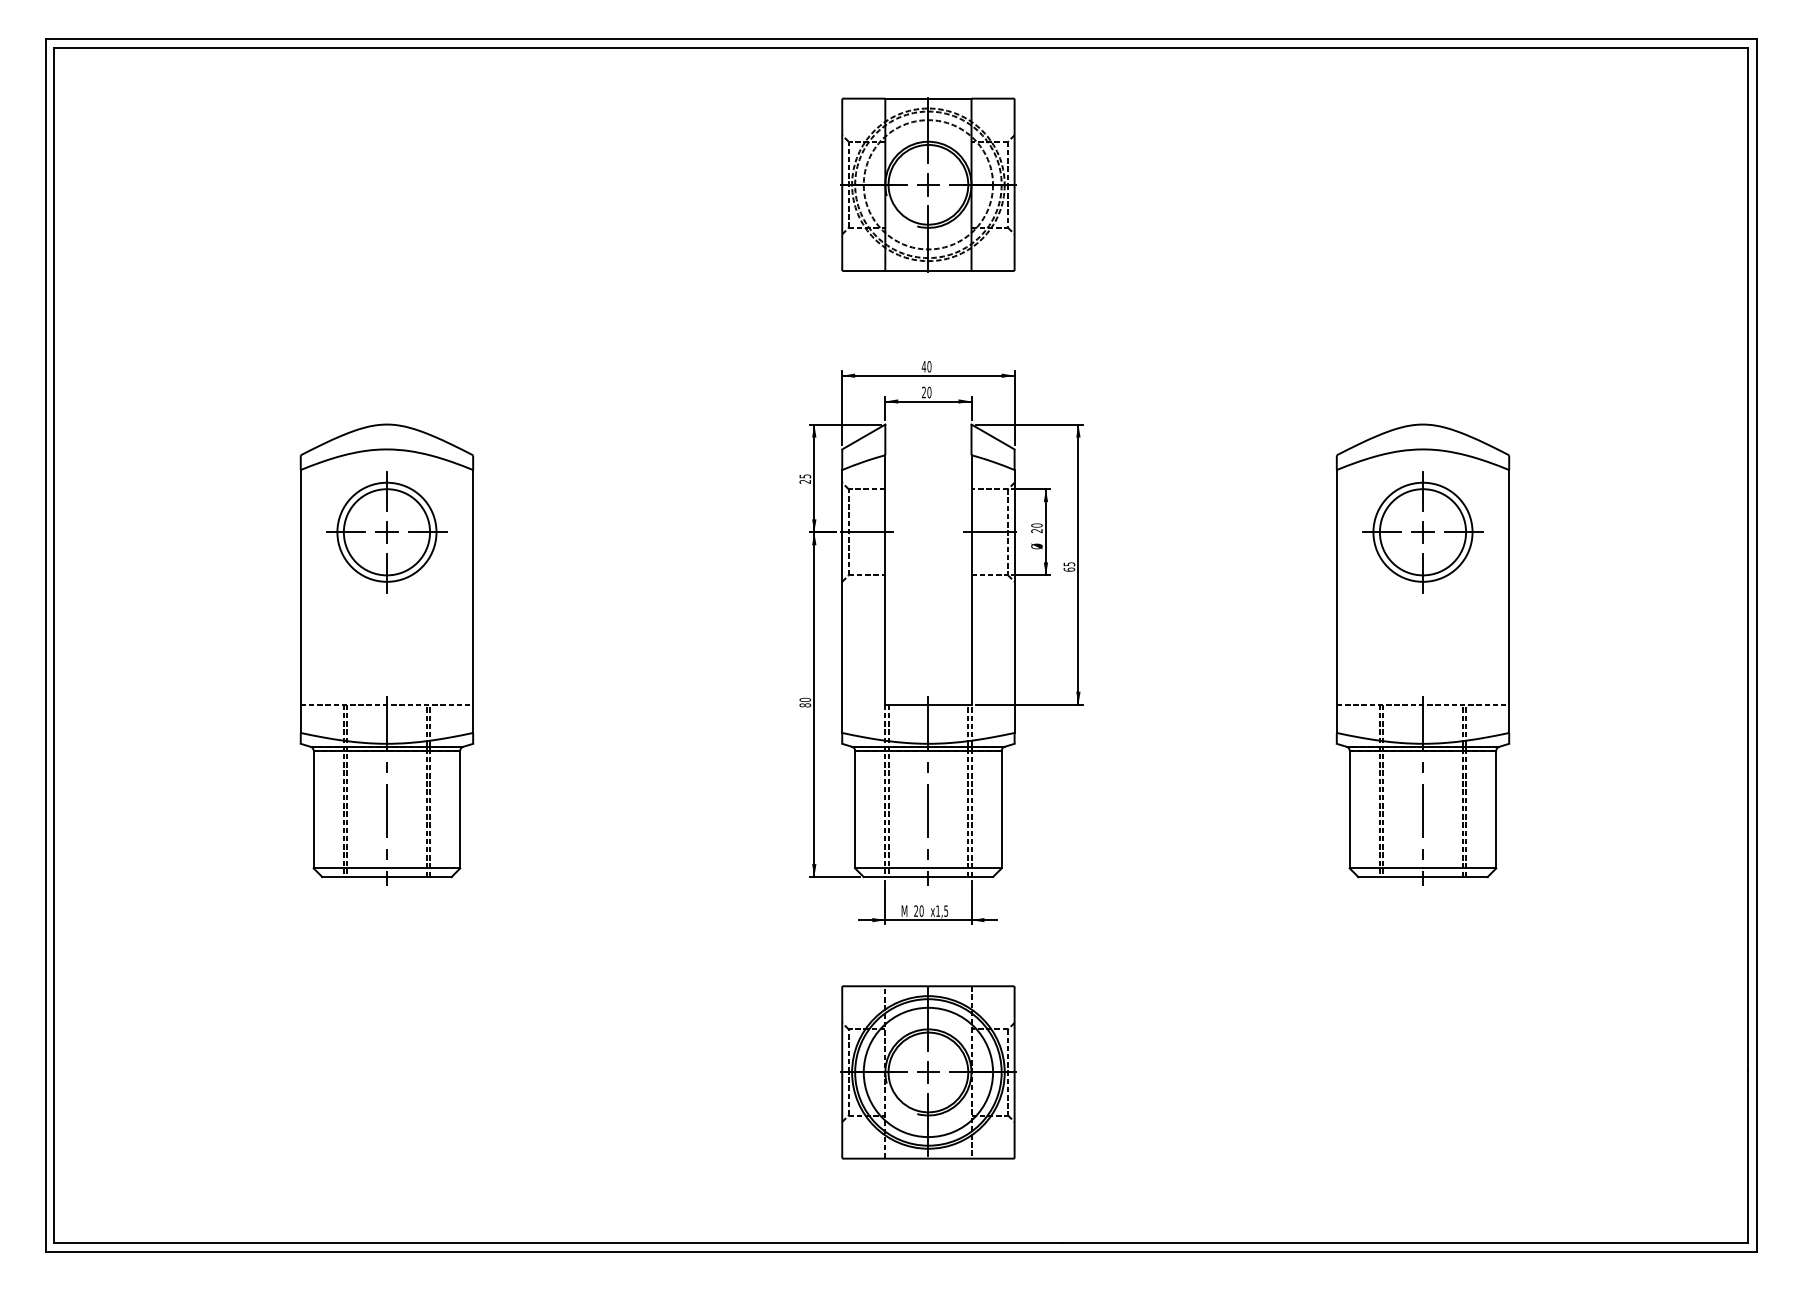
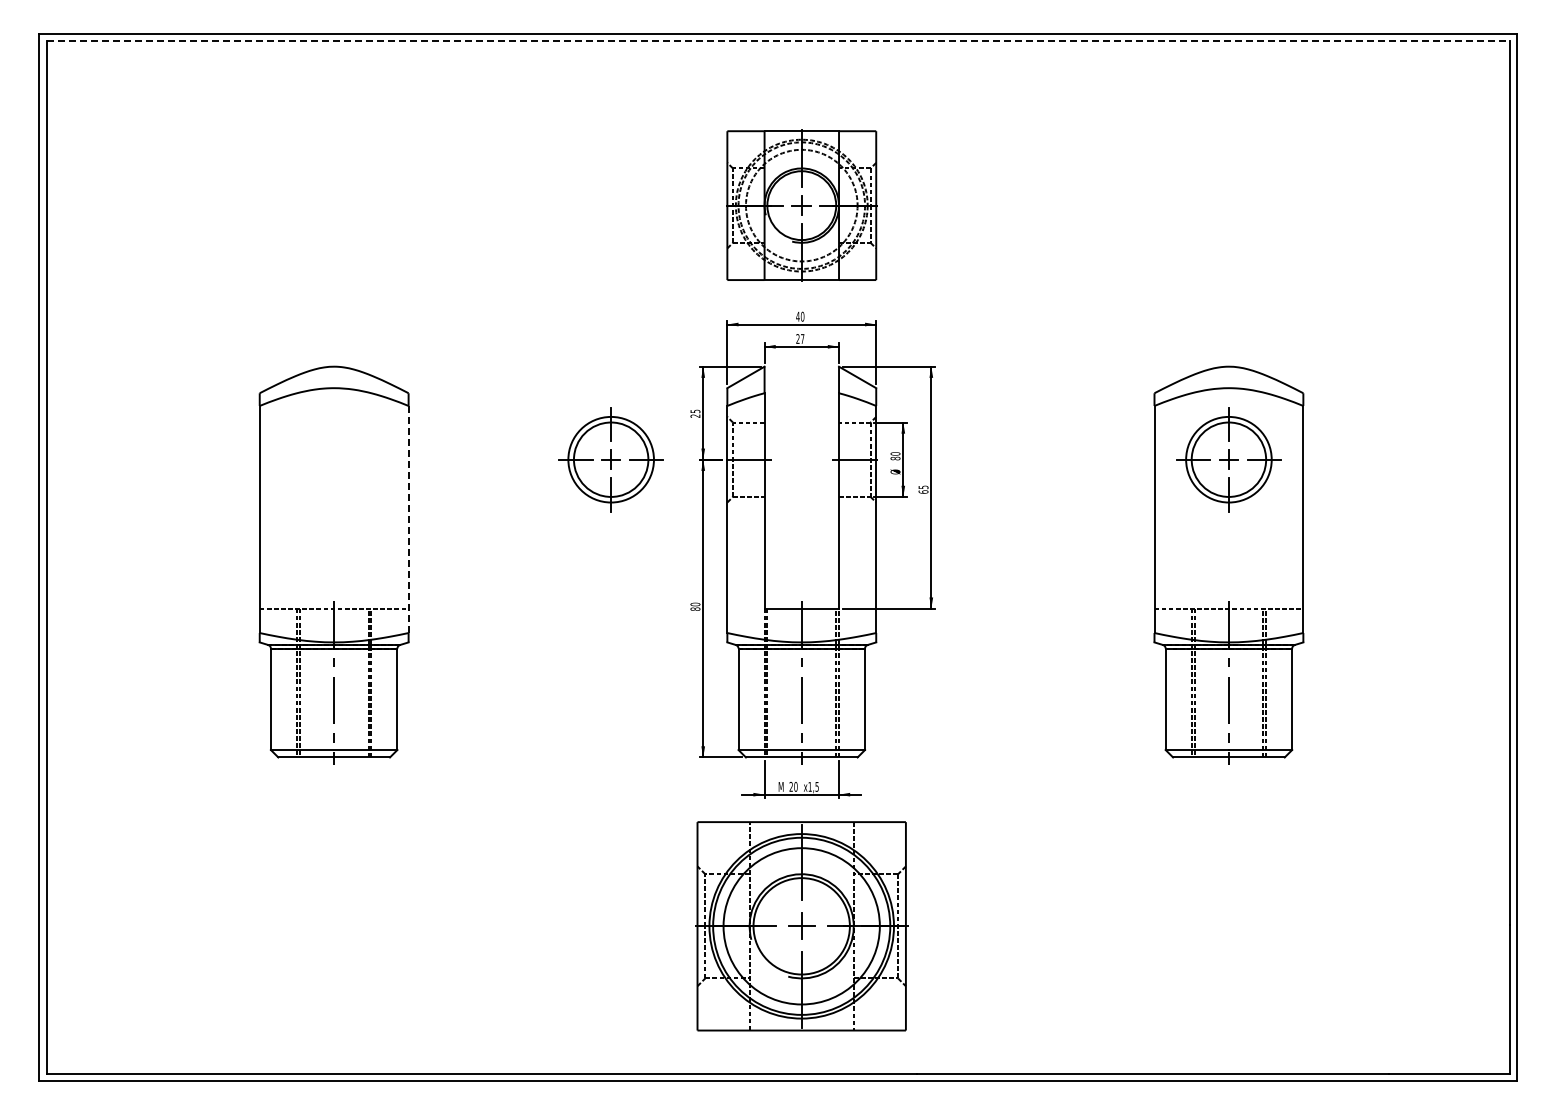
line: (901, 48) -> (778, 41), solid -> dashed
part: (928, 184) -> (801, 205), moved
text: (929, 391) -> (802, 338), 20 -> 27
text: (1036, 530) -> (895, 458), 20 -> 80
part: (386, 532) -> (610, 459), moved
line: (473, 601) -> (408, 519), solid -> dashed
part: (928, 1071) -> (801, 925), size x1.4

